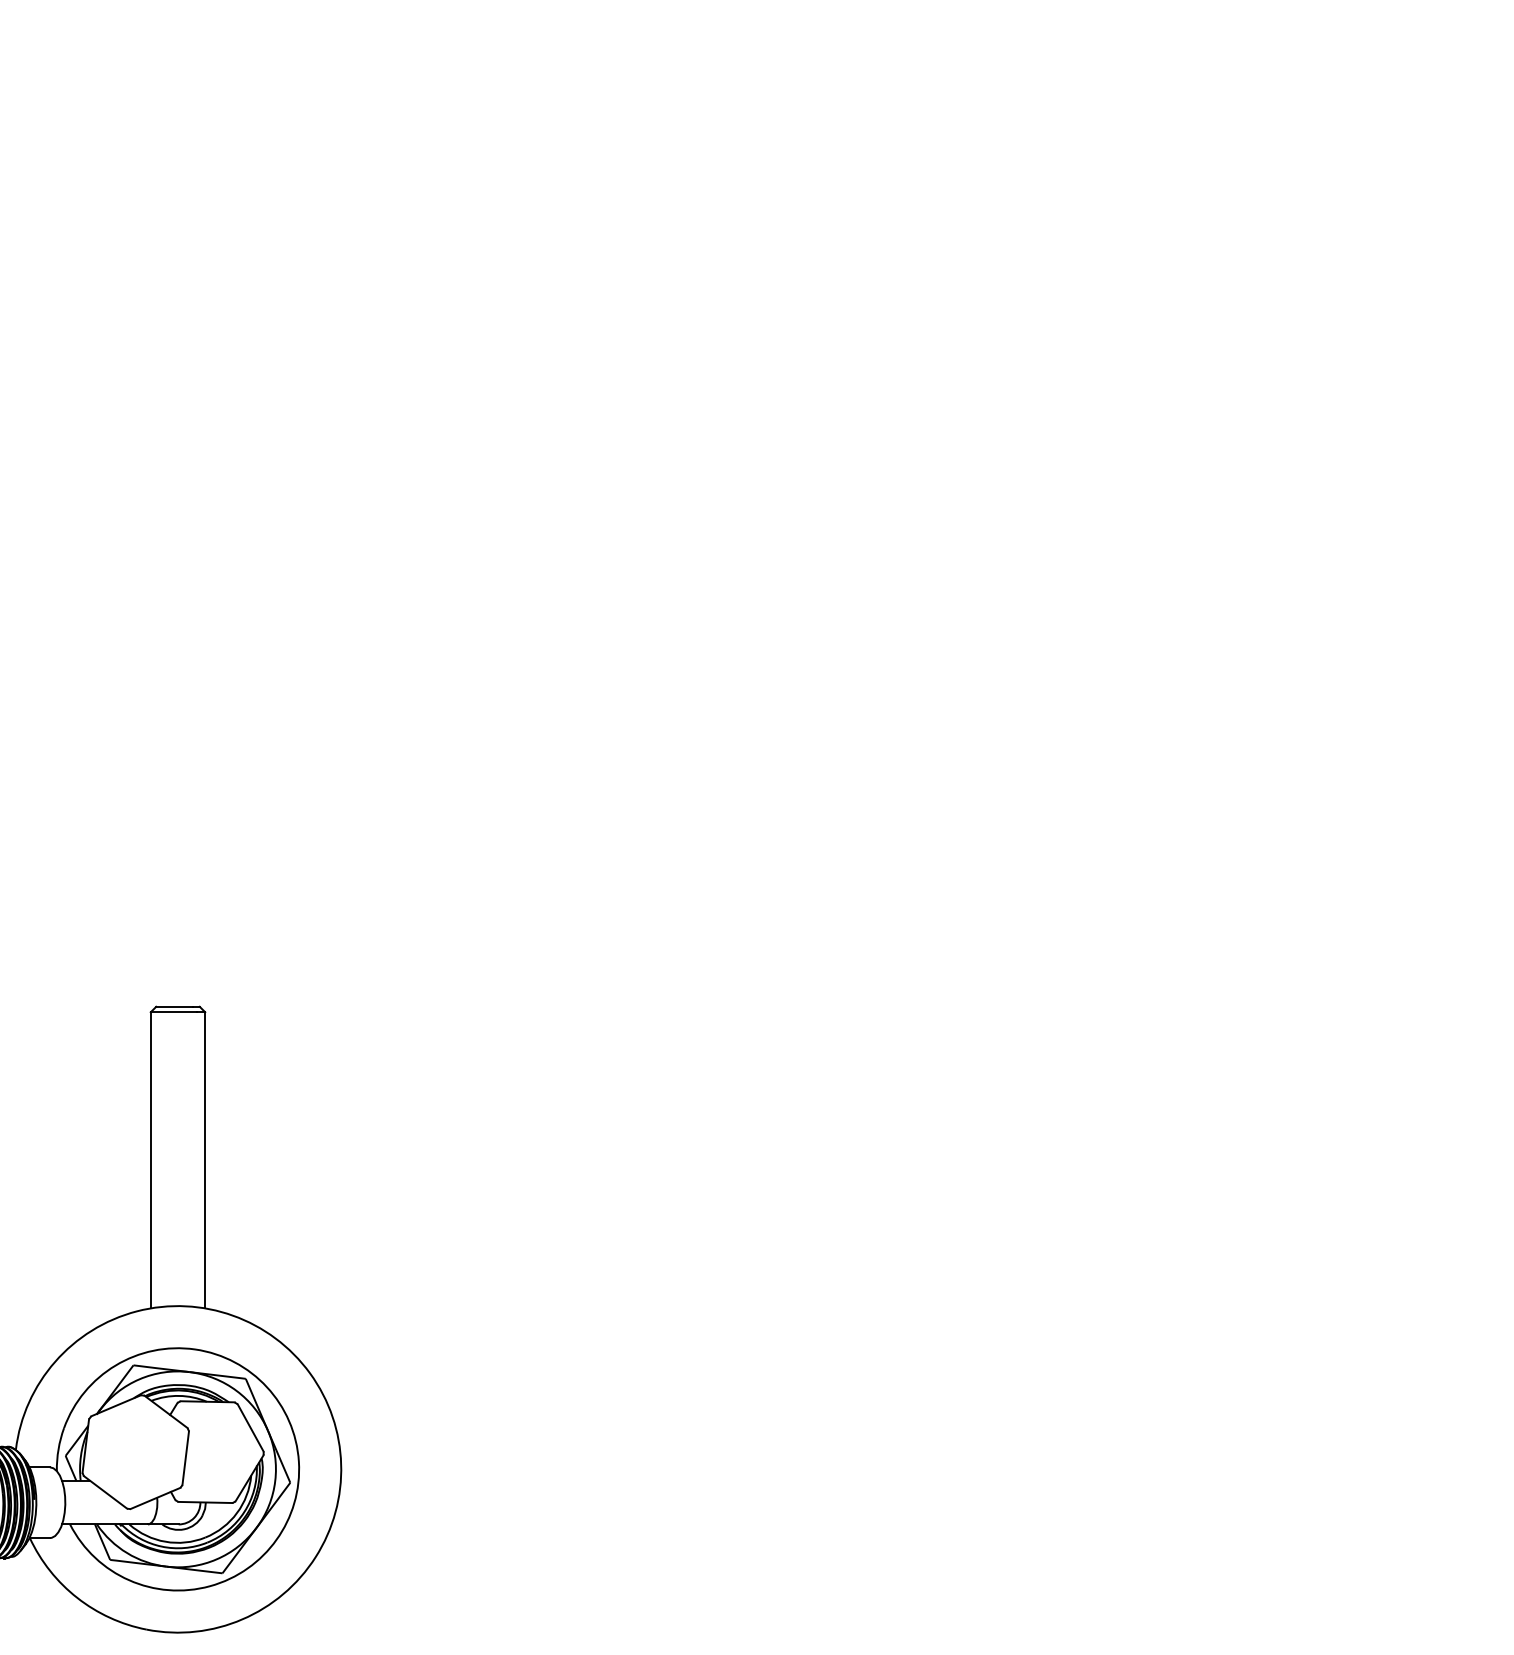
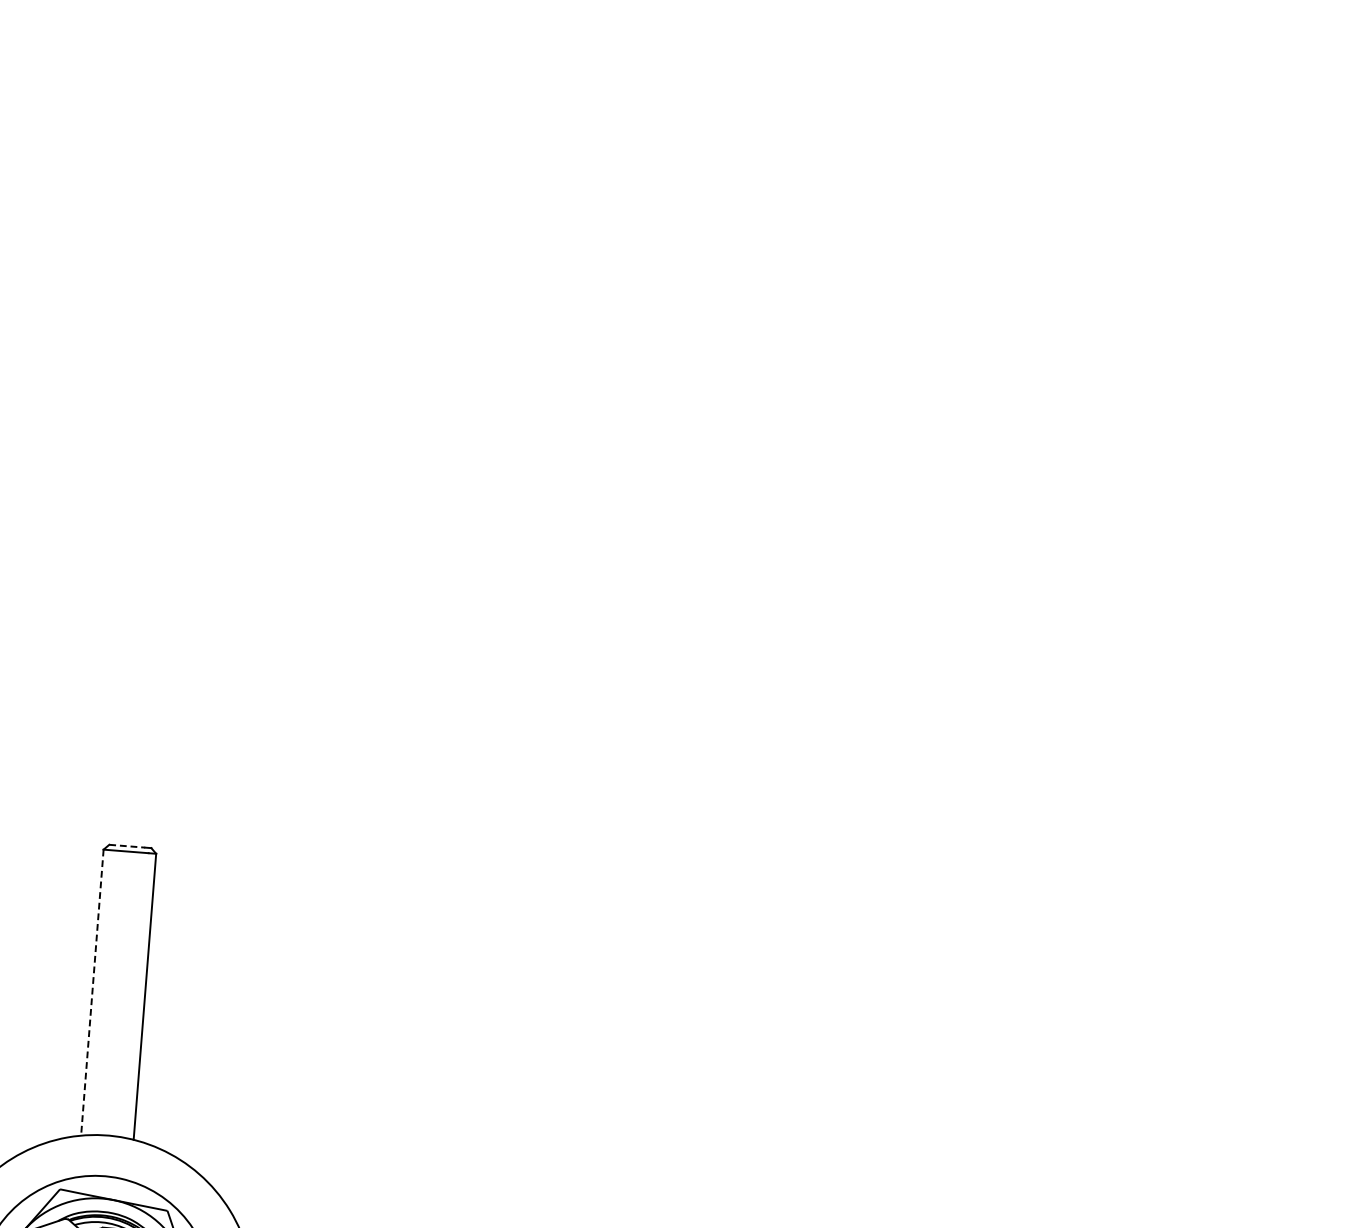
line: (174, 1006) -> (126, 845), solid -> dashed
line: (150, 1160) -> (92, 992), solid -> dashed

